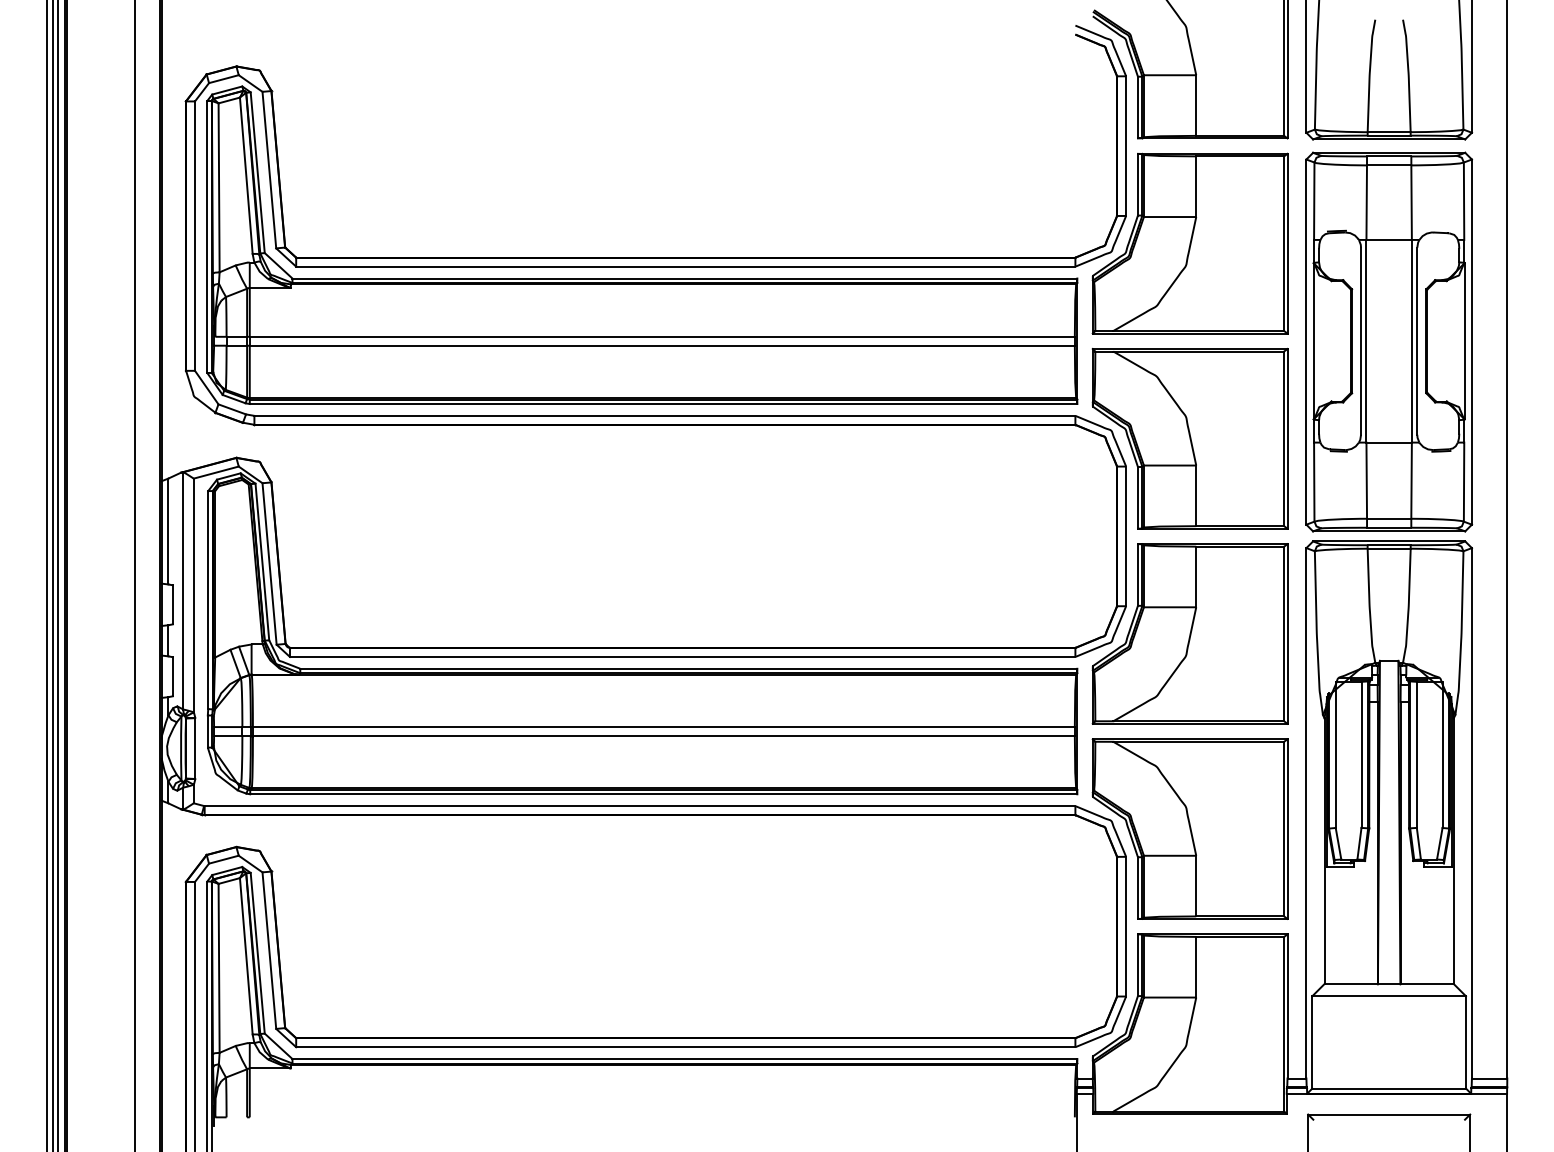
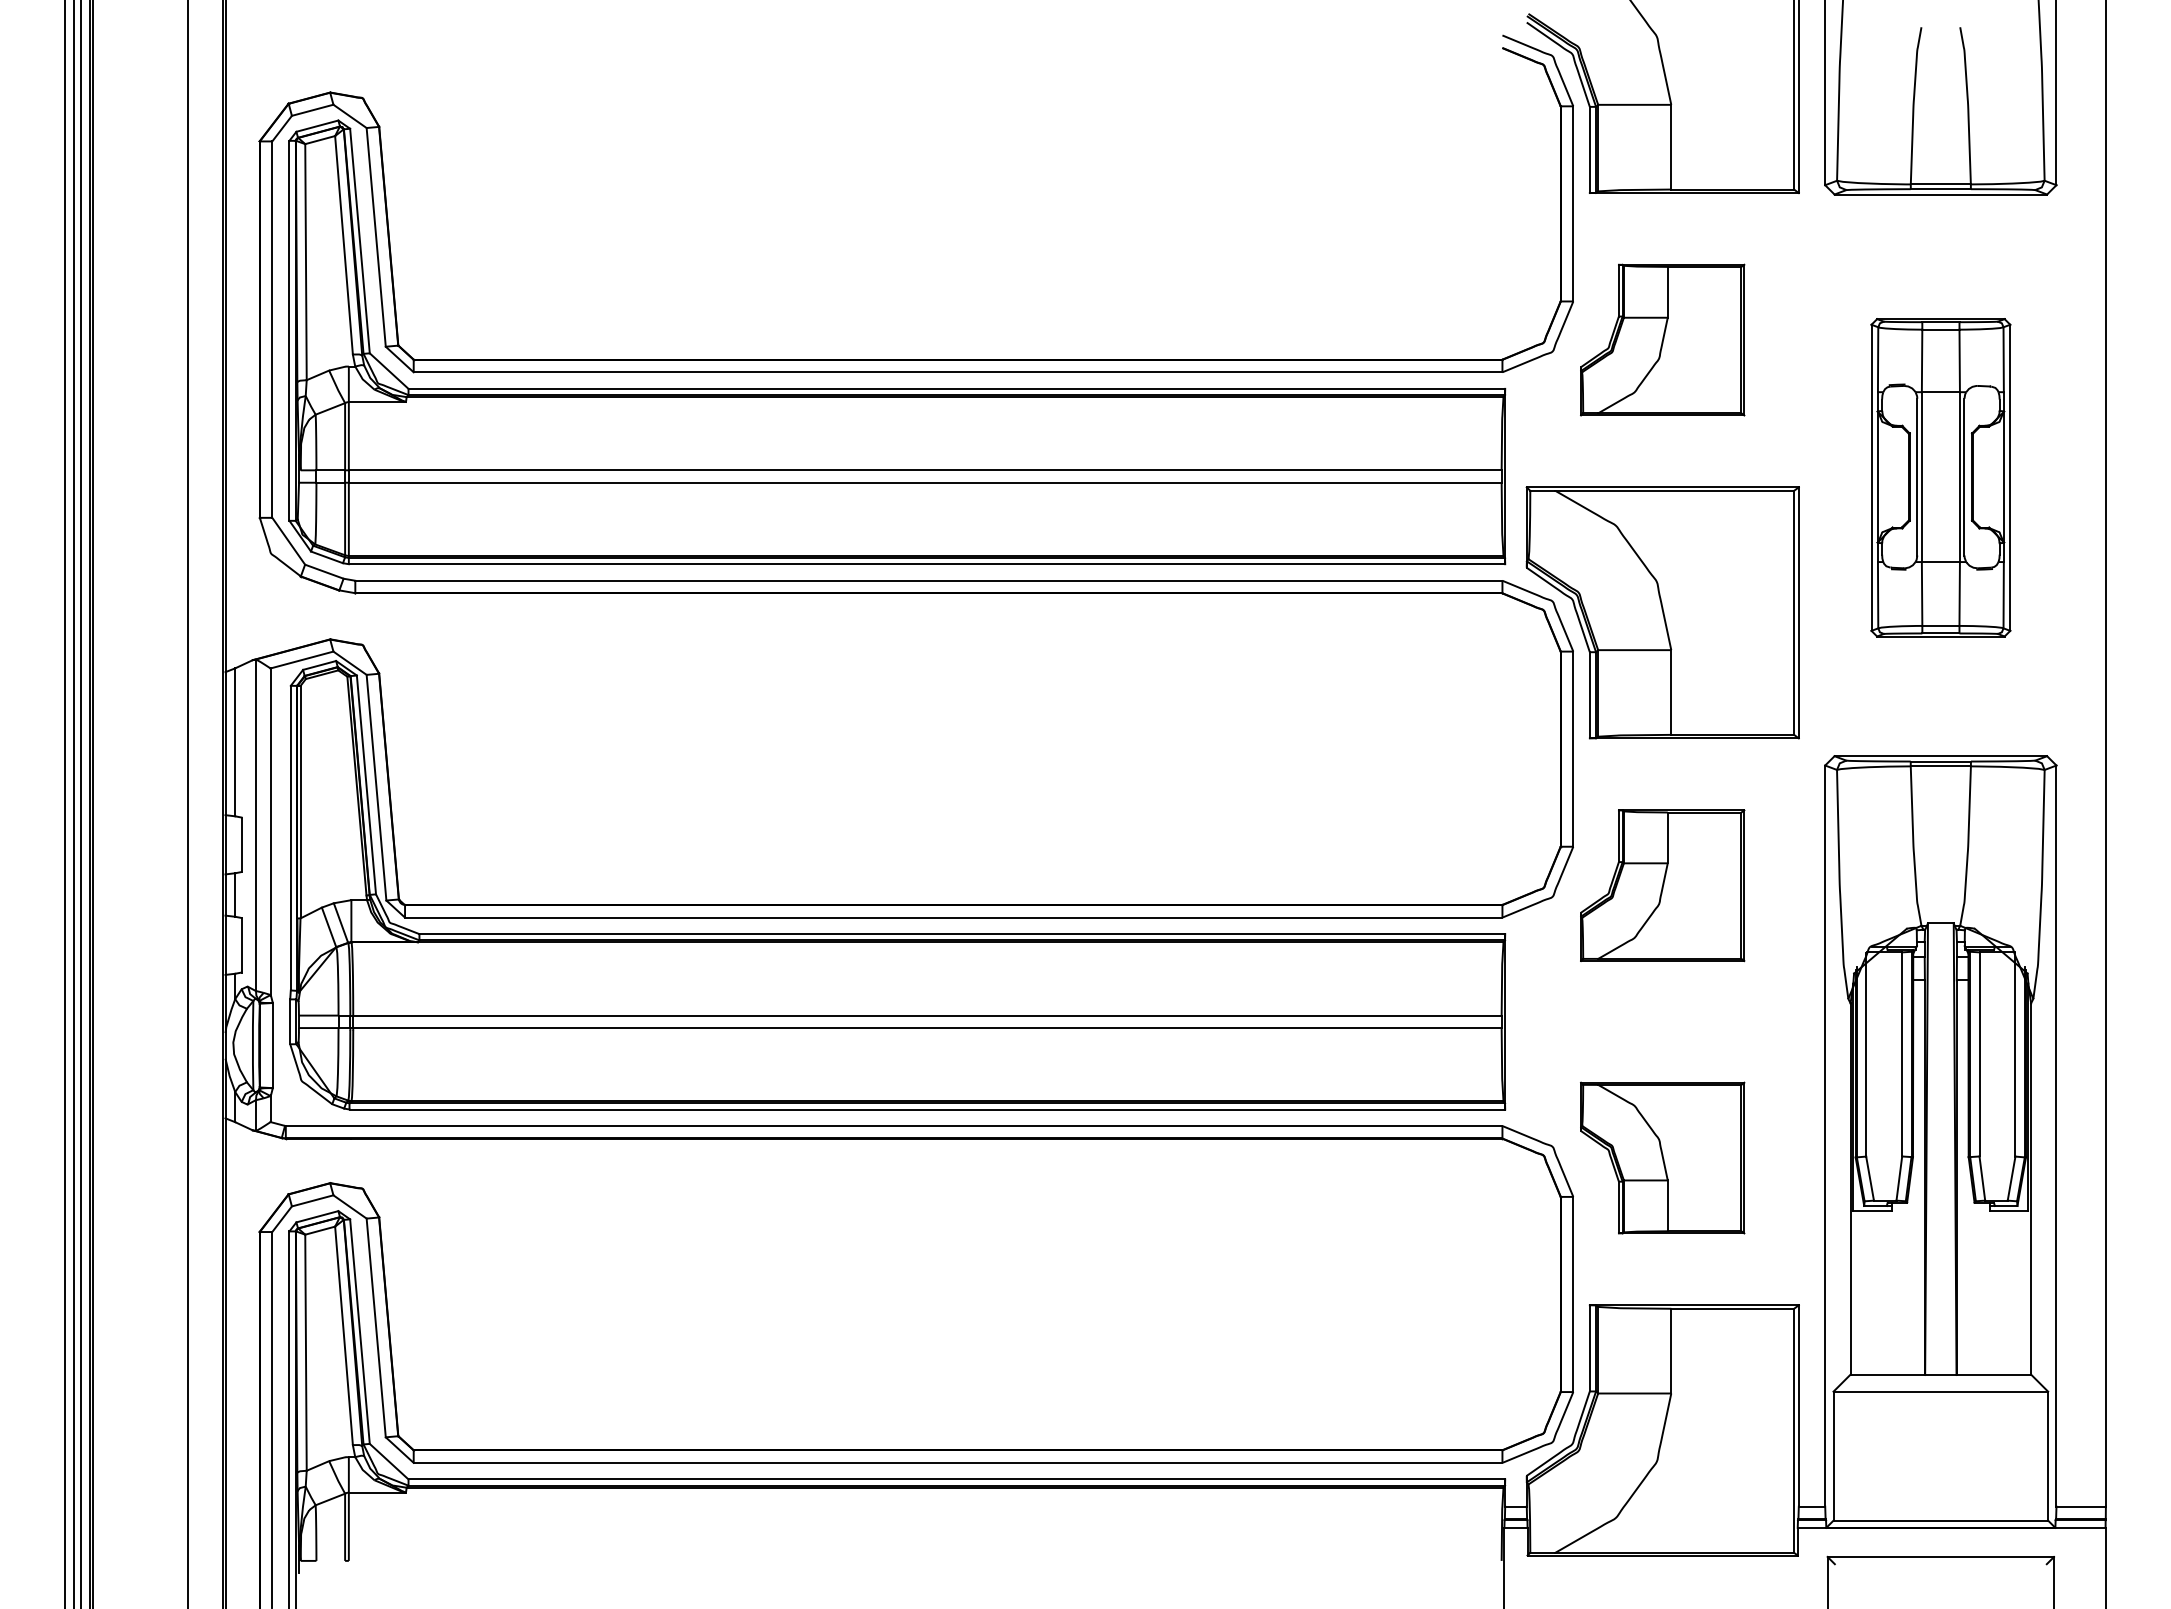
part: (1189, 243) -> (1662, 339), size x0.6
part: (1388, 341) -> (1940, 477), size x0.6
part: (1189, 633) -> (1662, 885), size x0.6
part: (1189, 828) -> (1662, 1157), size x0.6

